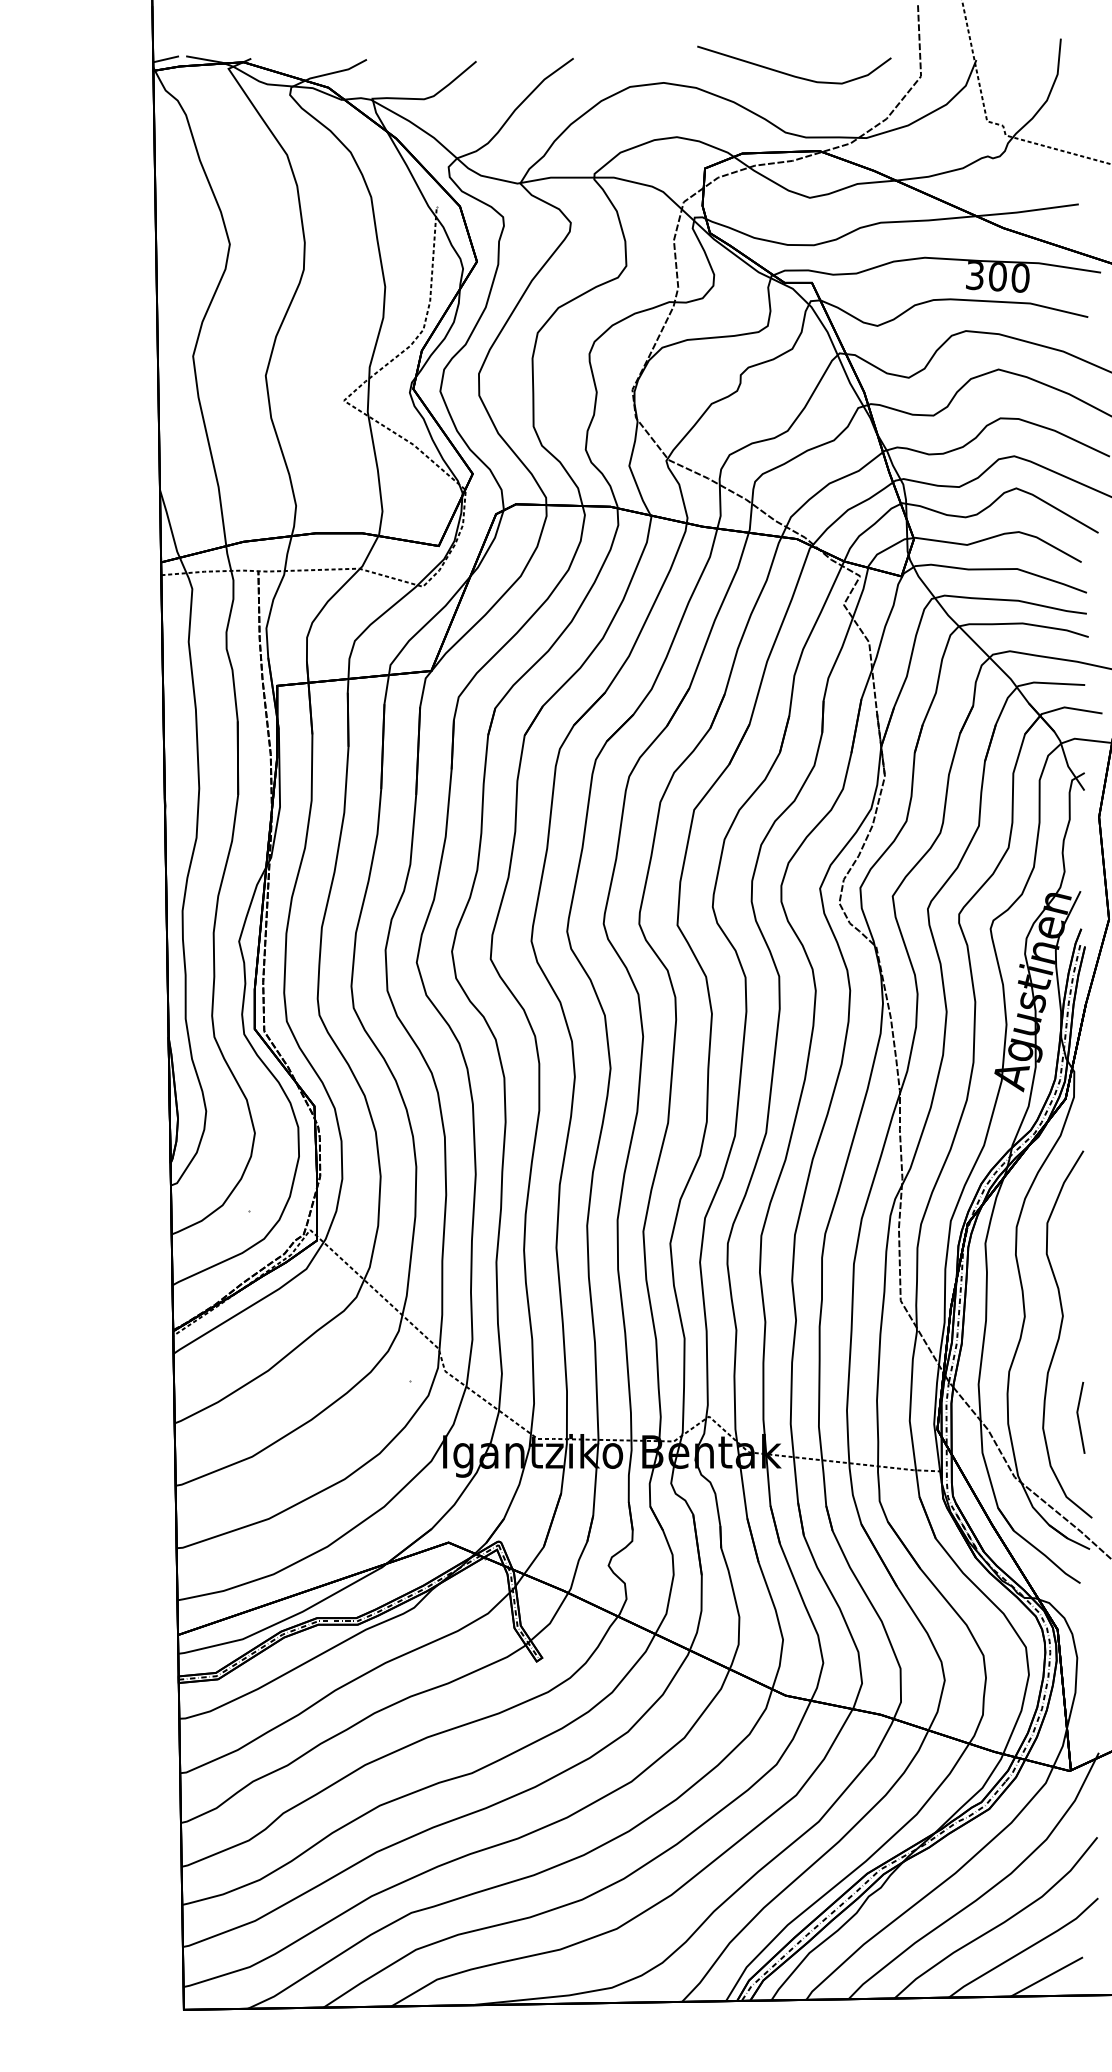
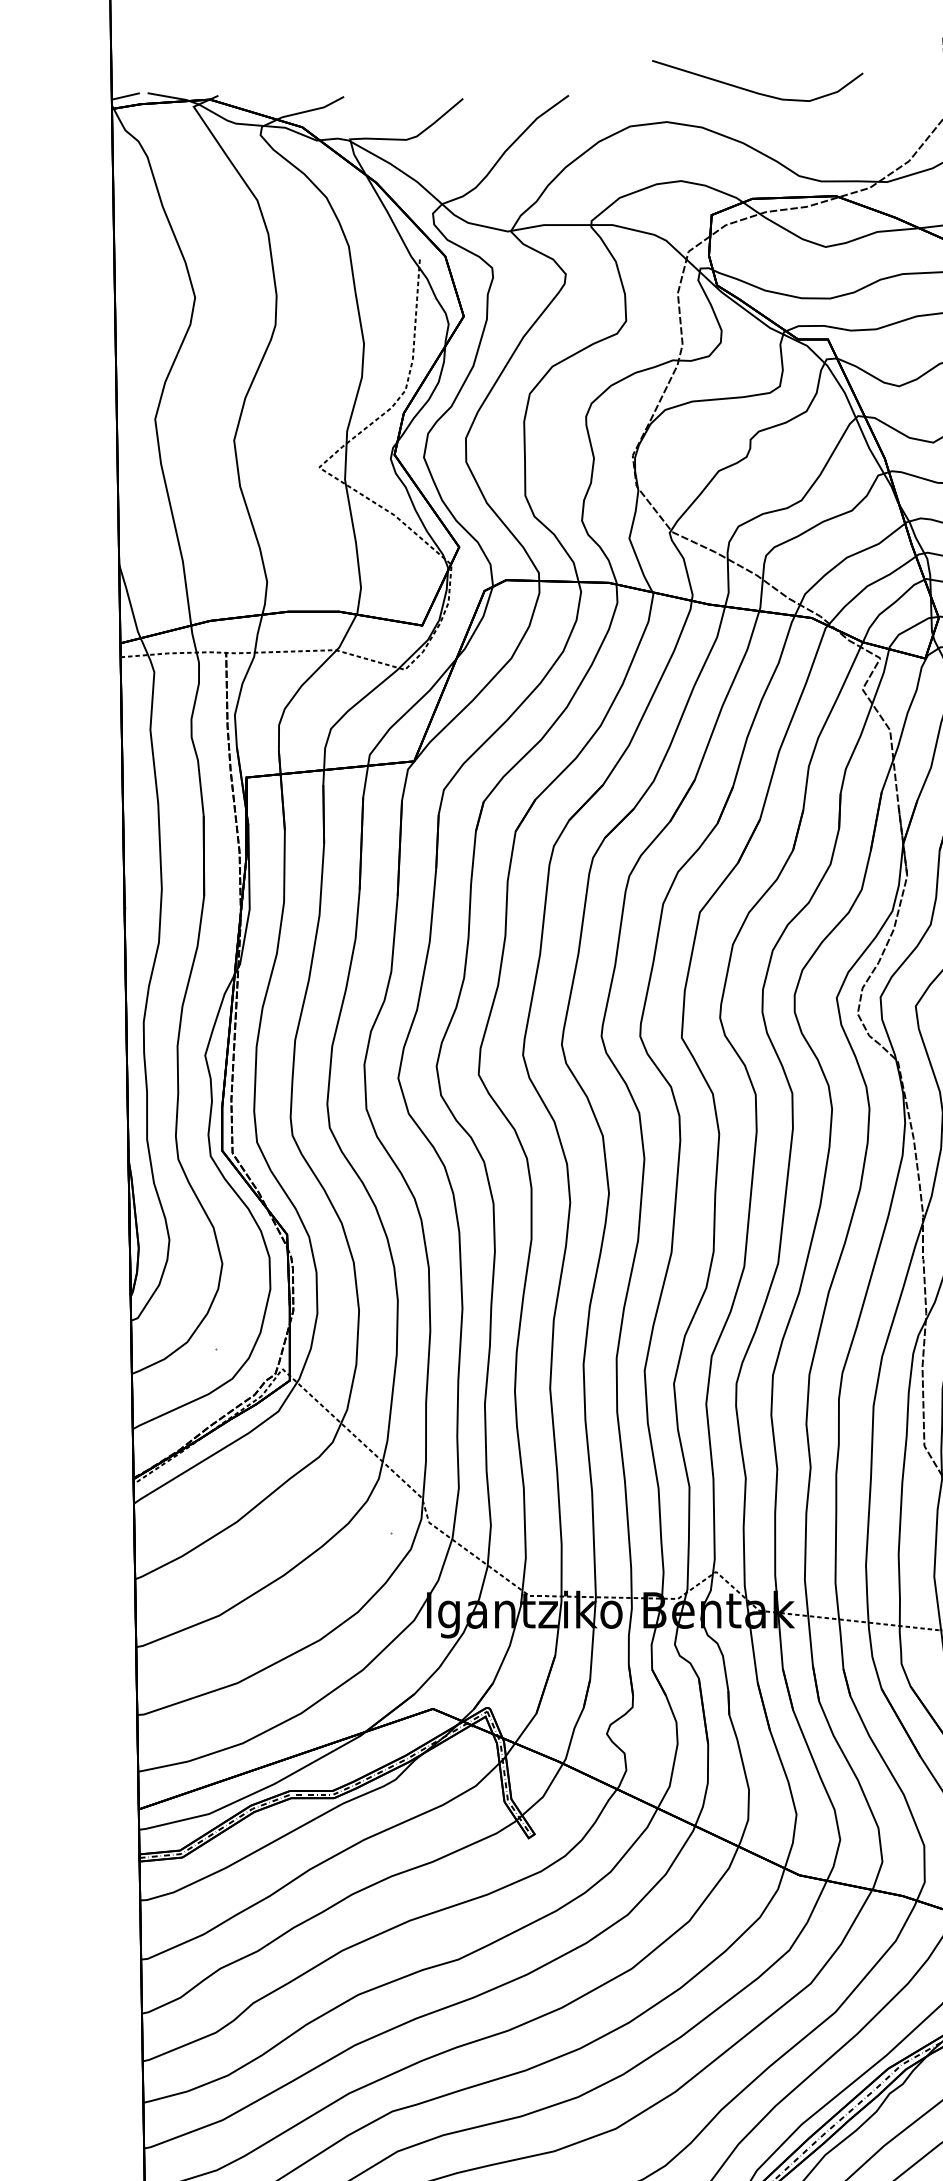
curve: (791, 74) -> (754, 91), moved

